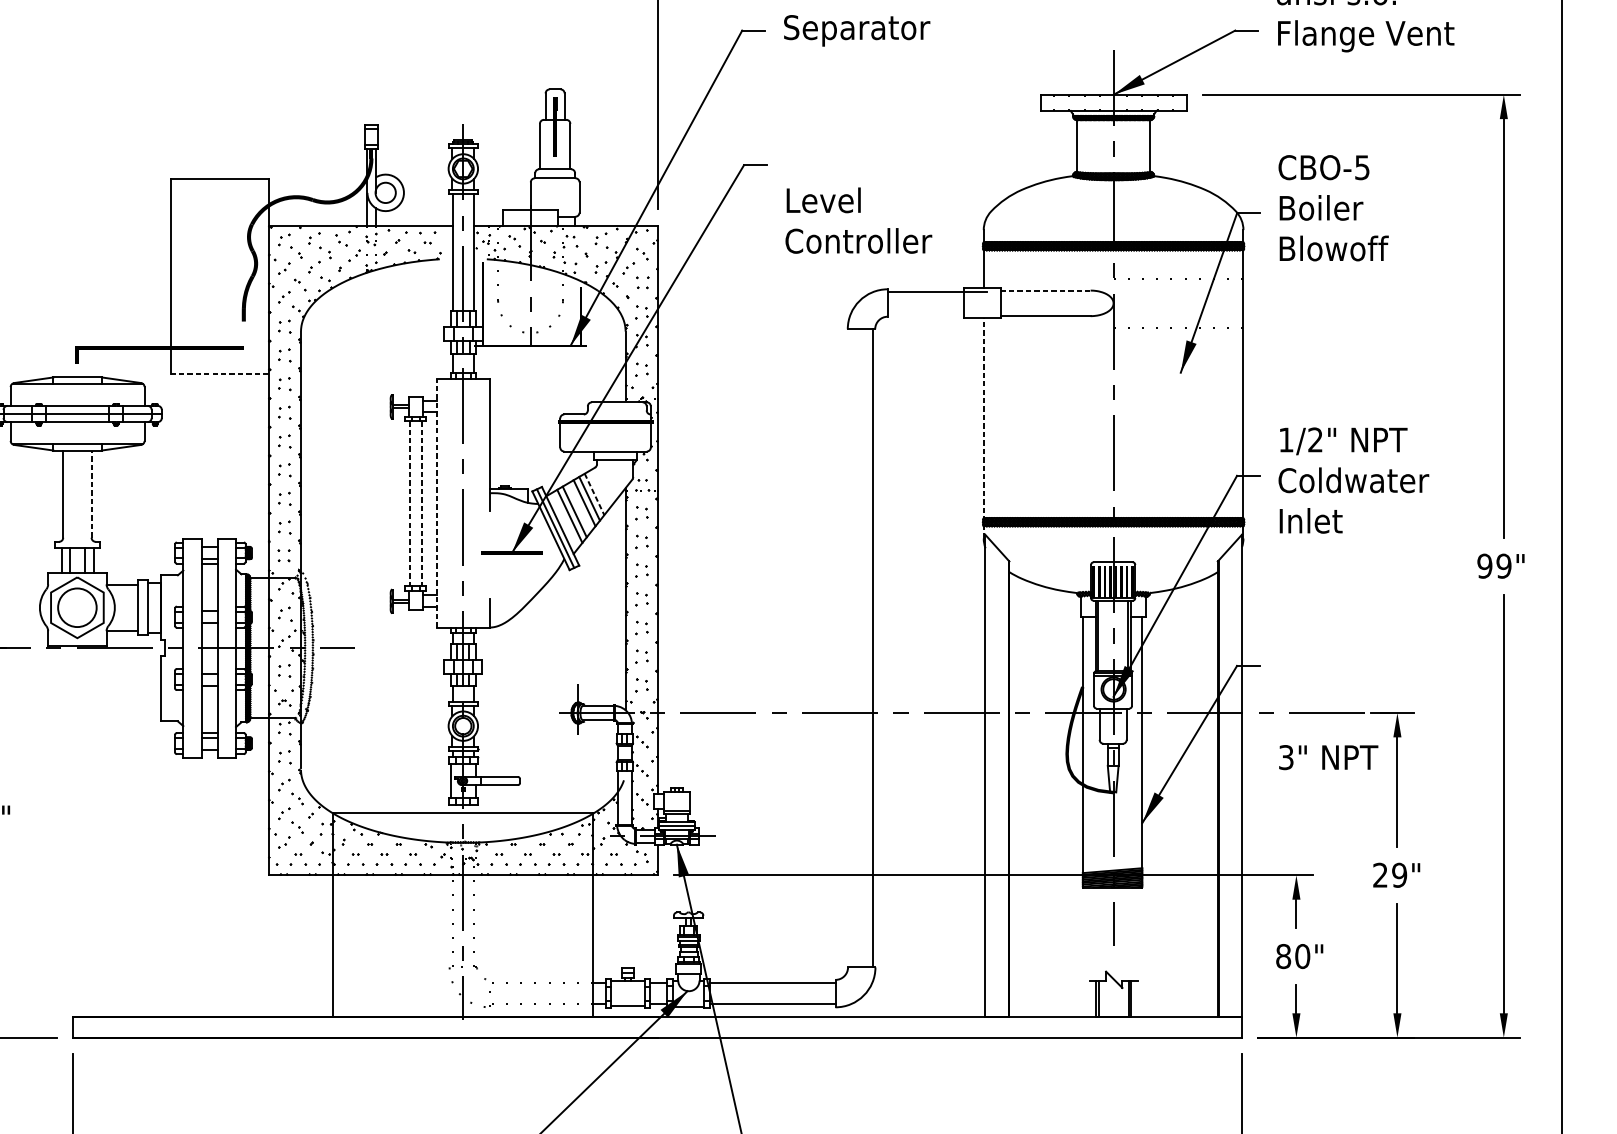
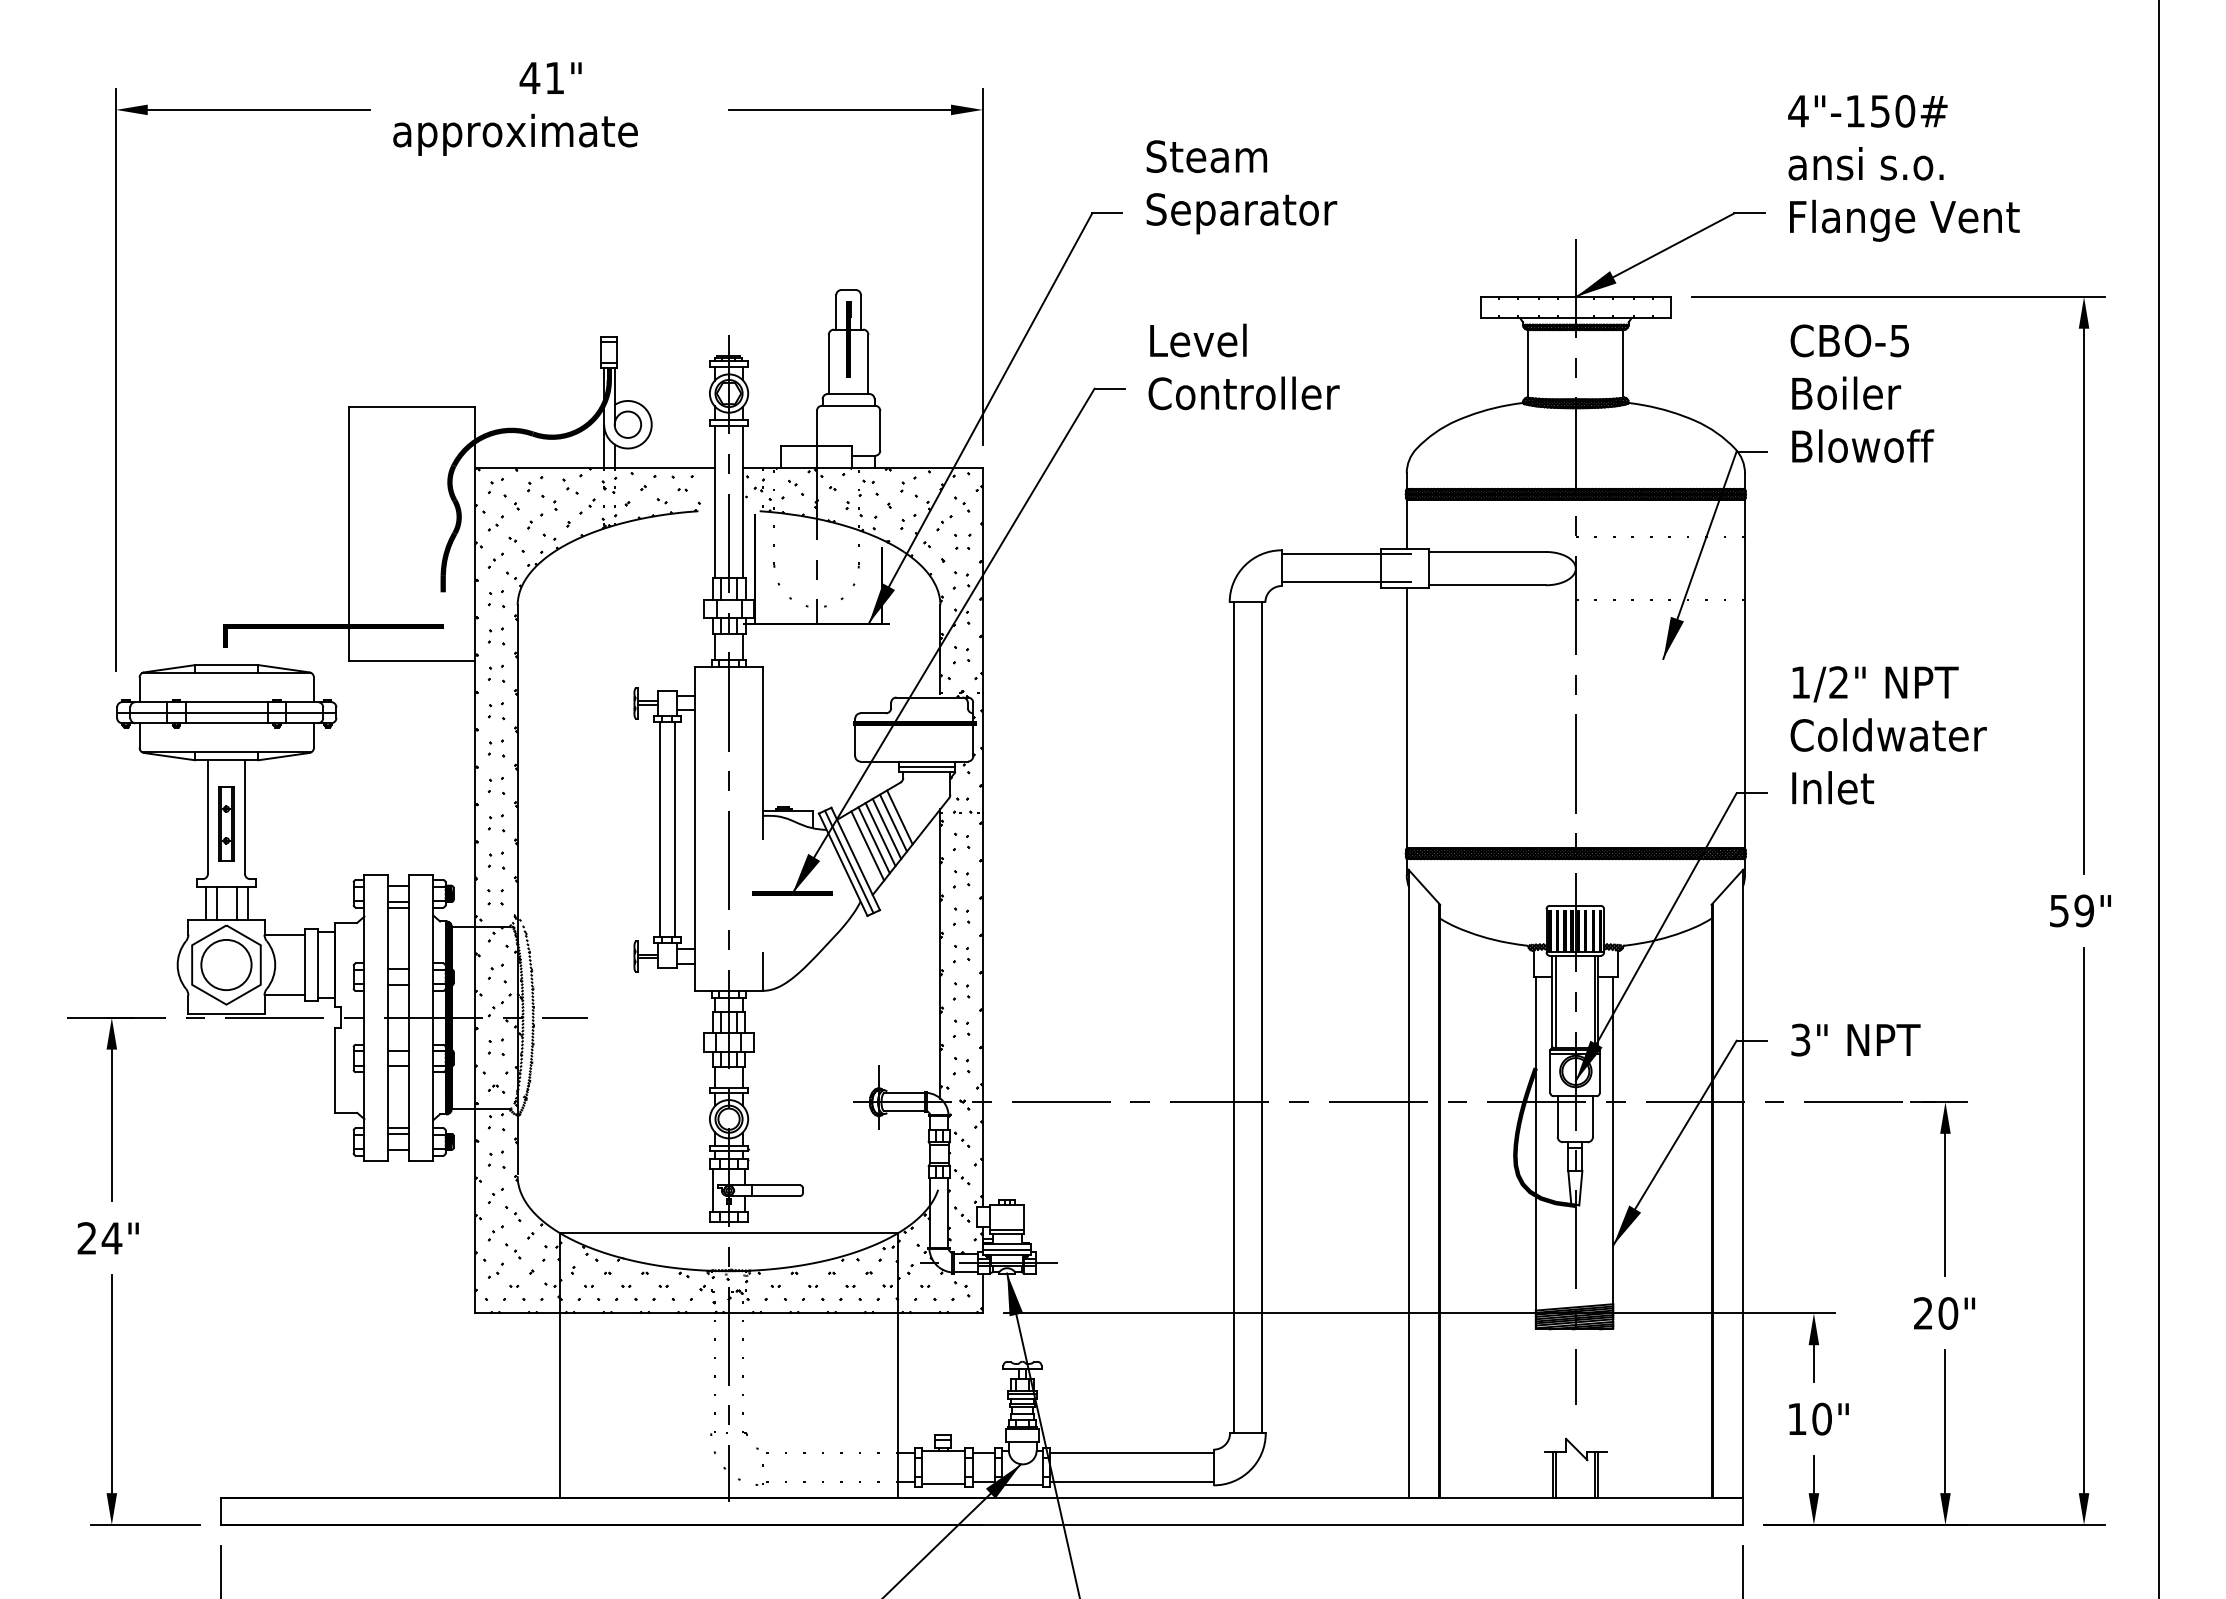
text: (1333, 208) -> (1862, 393), moved
text: (858, 220) -> (1243, 366), moved
line: (1045, 290) -> (1487, 551), dashed -> solid
line: (937, 314) -> (1346, 582), added
line: (219, 373) -> (411, 660), dashed -> solid
line: (983, 427) -> (1406, 730), dashed -> solid
line: (615, 455) -> (927, 766), added
text: (1353, 480) -> (1888, 735), moved
line: (91, 494) -> (244, 817), dashed -> solid
line: (594, 494) -> (899, 817), dashed -> solid
part: (77, 499) -> (226, 823), added
line: (436, 502) -> (694, 828), dashed -> solid
line: (409, 503) -> (659, 829), dashed -> solid
line: (421, 503) -> (674, 829), dashed -> solid
line: (579, 507) -> (880, 834), added
text: (1484, 565) -> (2059, 910), 99" -> 59"
line: (850, 648) -> (1233, 1017), added
text: (1328, 757) -> (1855, 1039), moved
text: (1399, 875) -> (1948, 1313), 29" -> 20"
text: (1283, 955) -> (1796, 1418), 80" -> 10"

